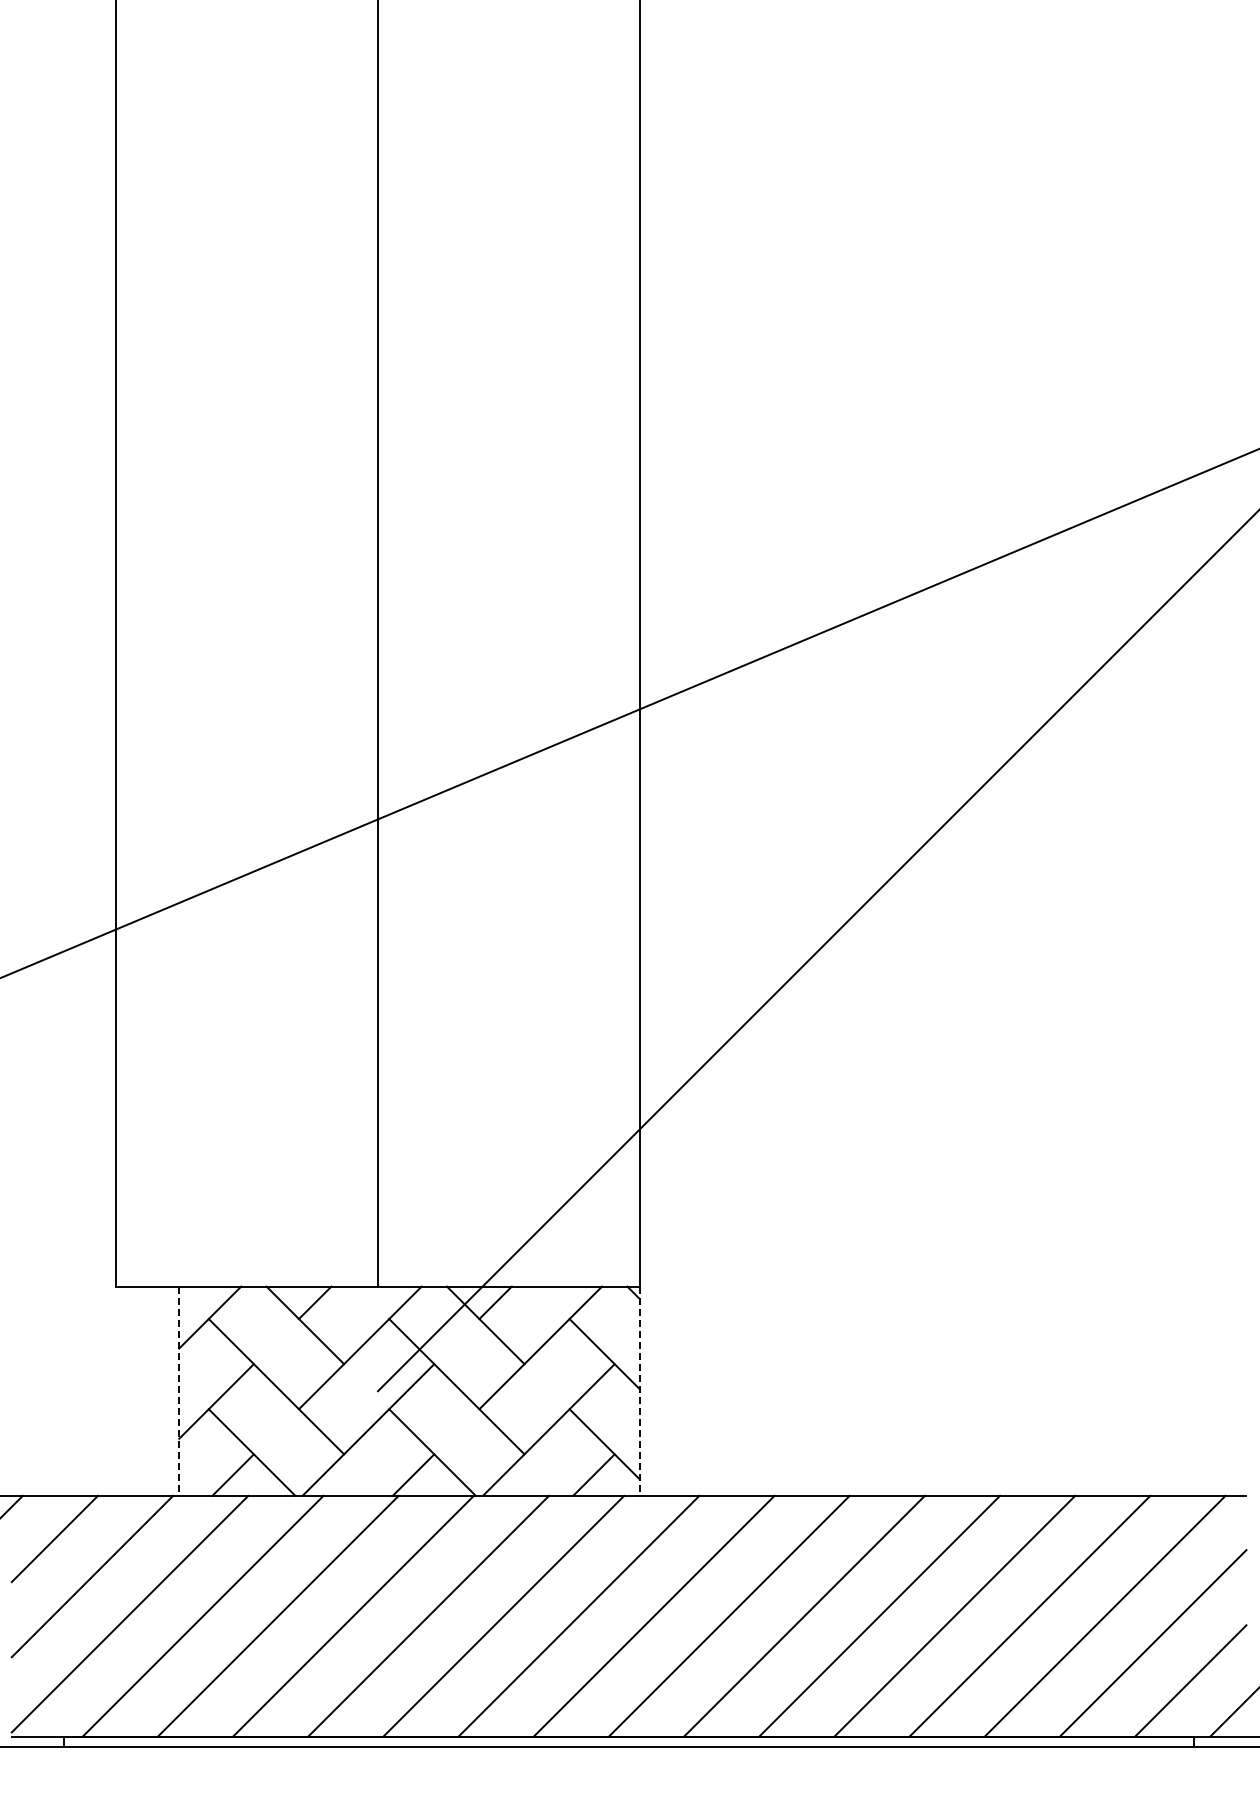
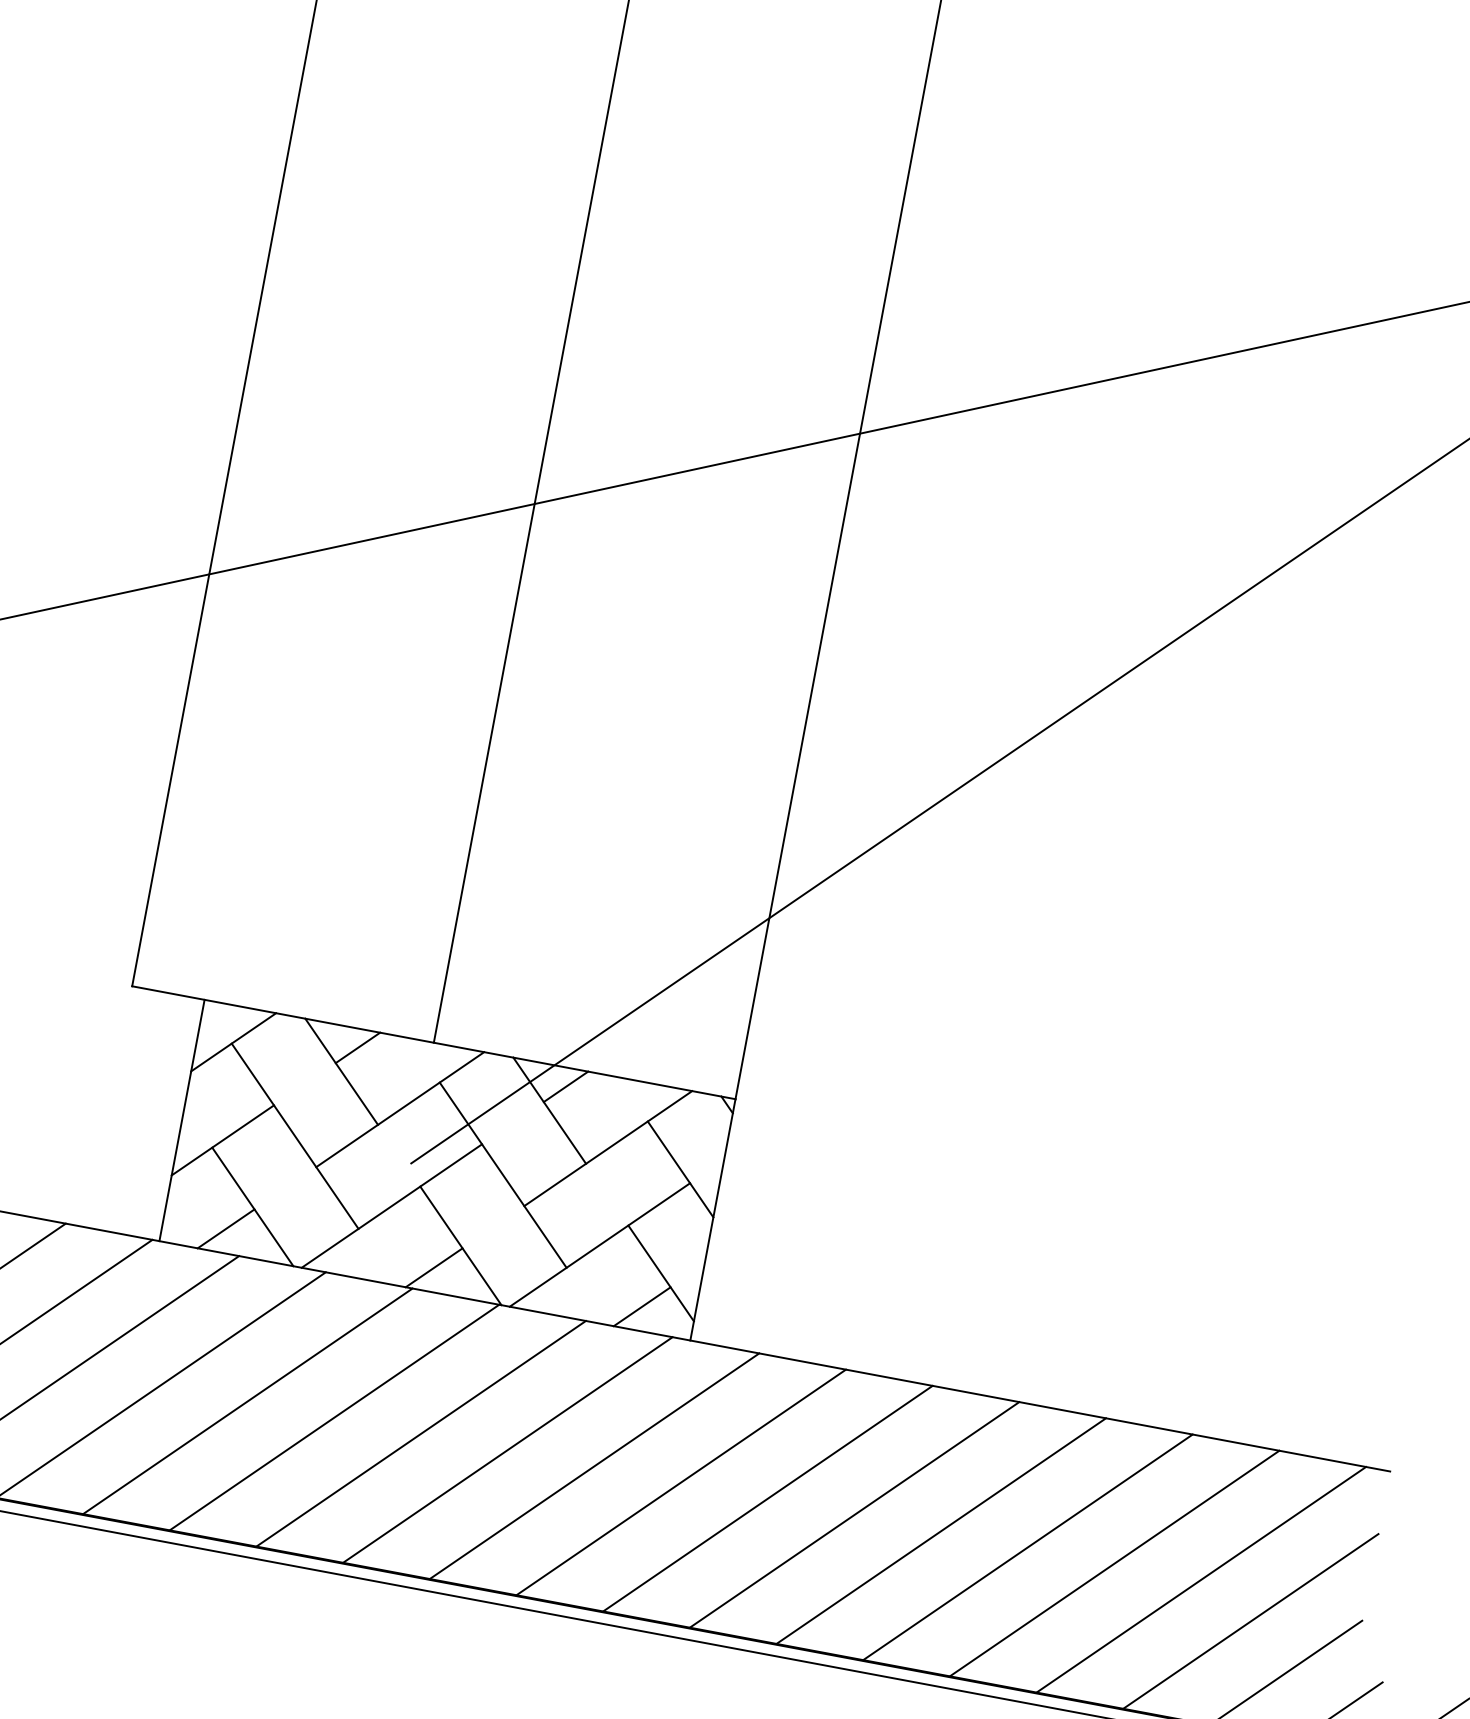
line: (179, 1391) -> (182, 1120), dashed -> solid
line: (639, 1391) -> (712, 1220), dashed -> solid

